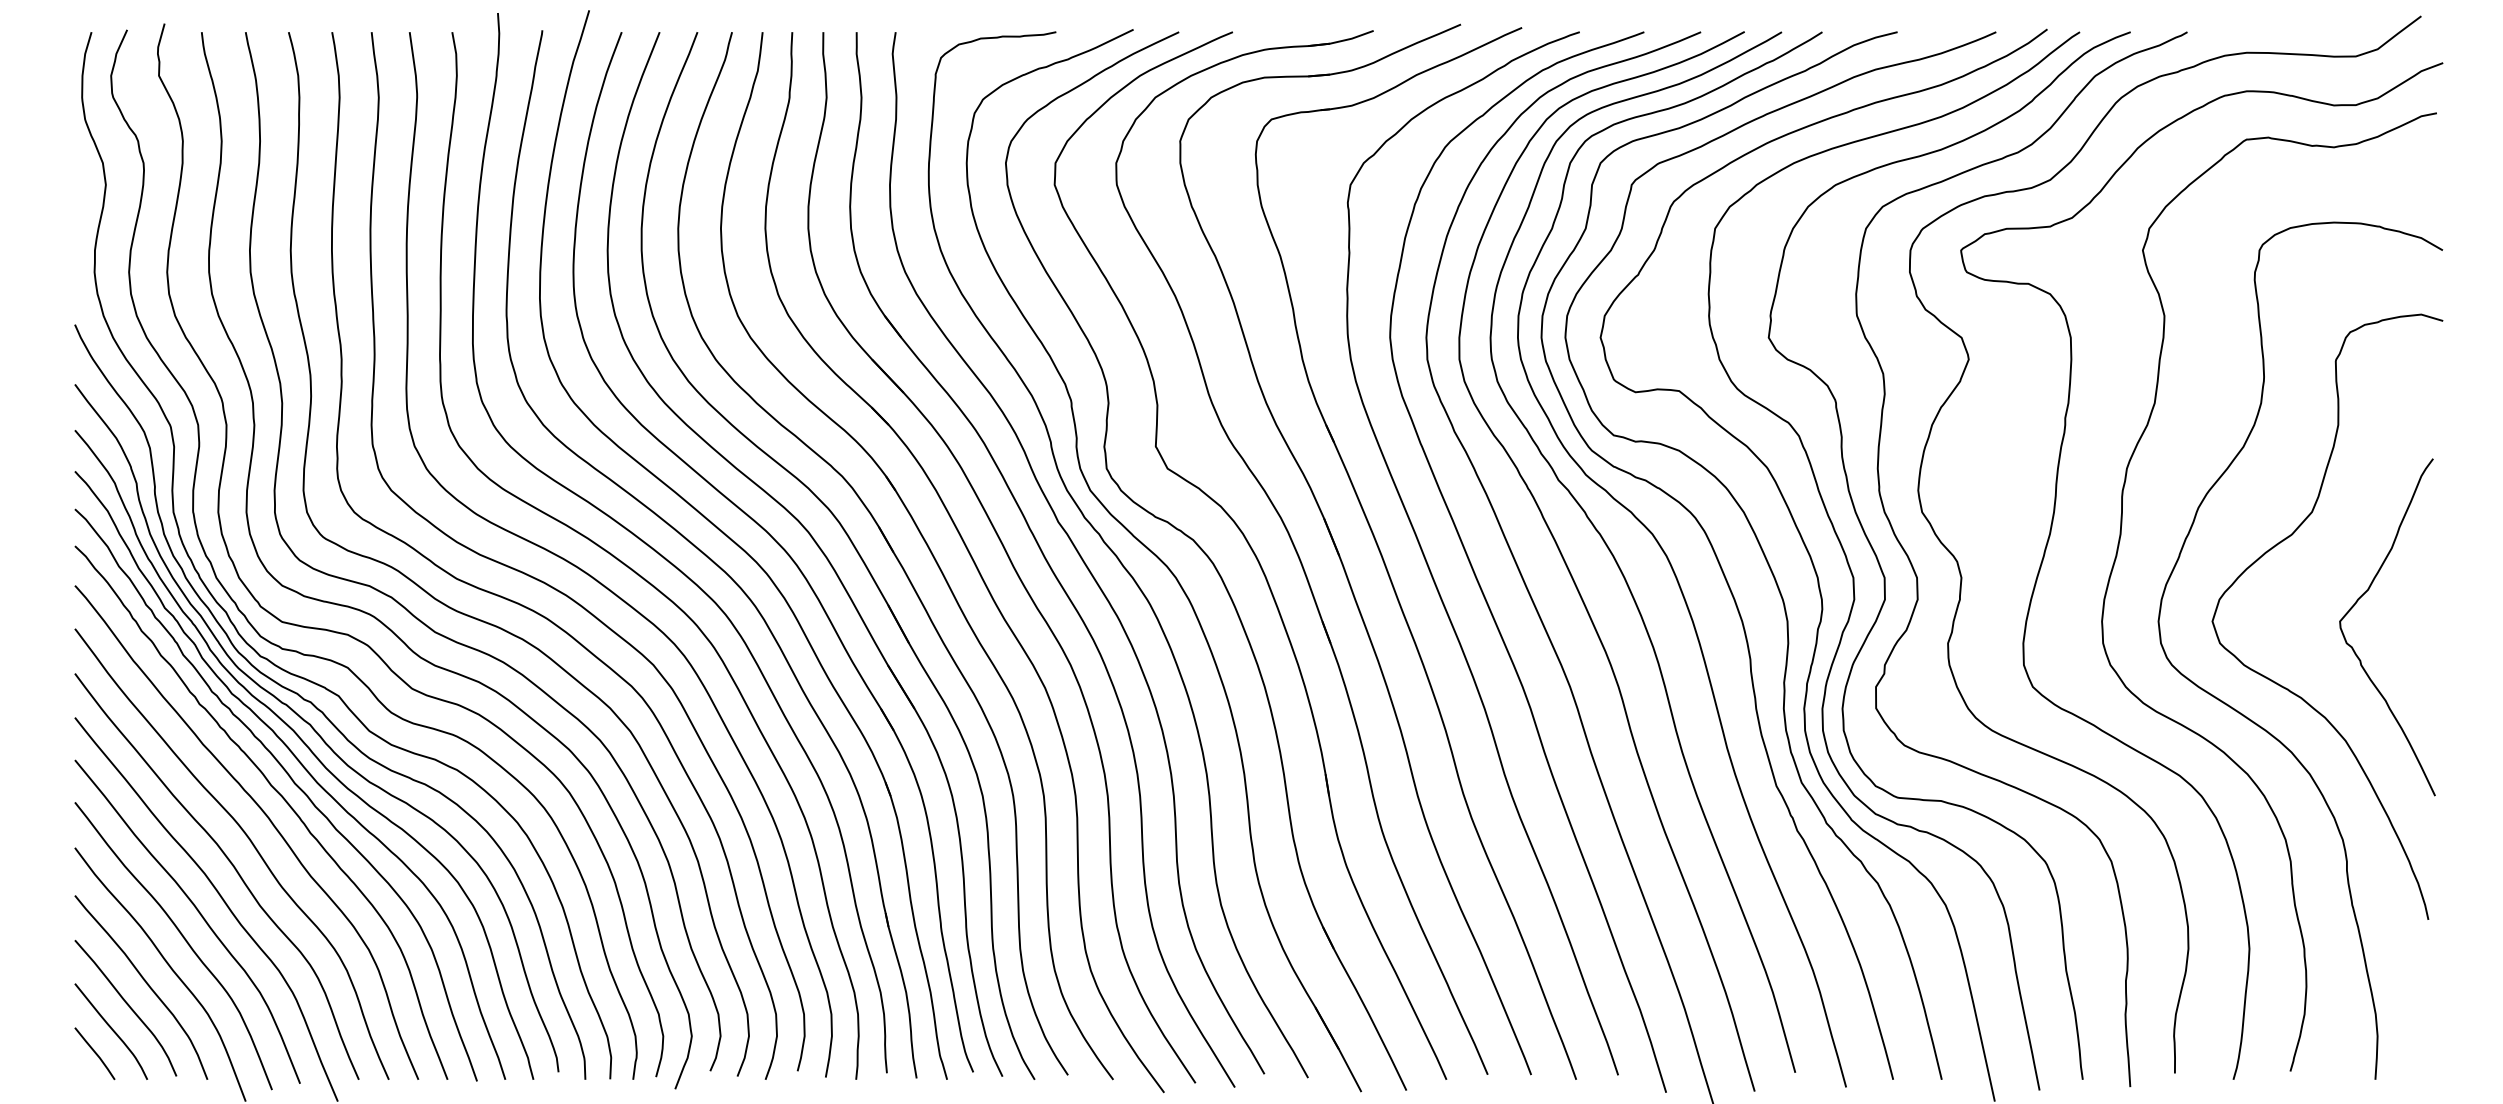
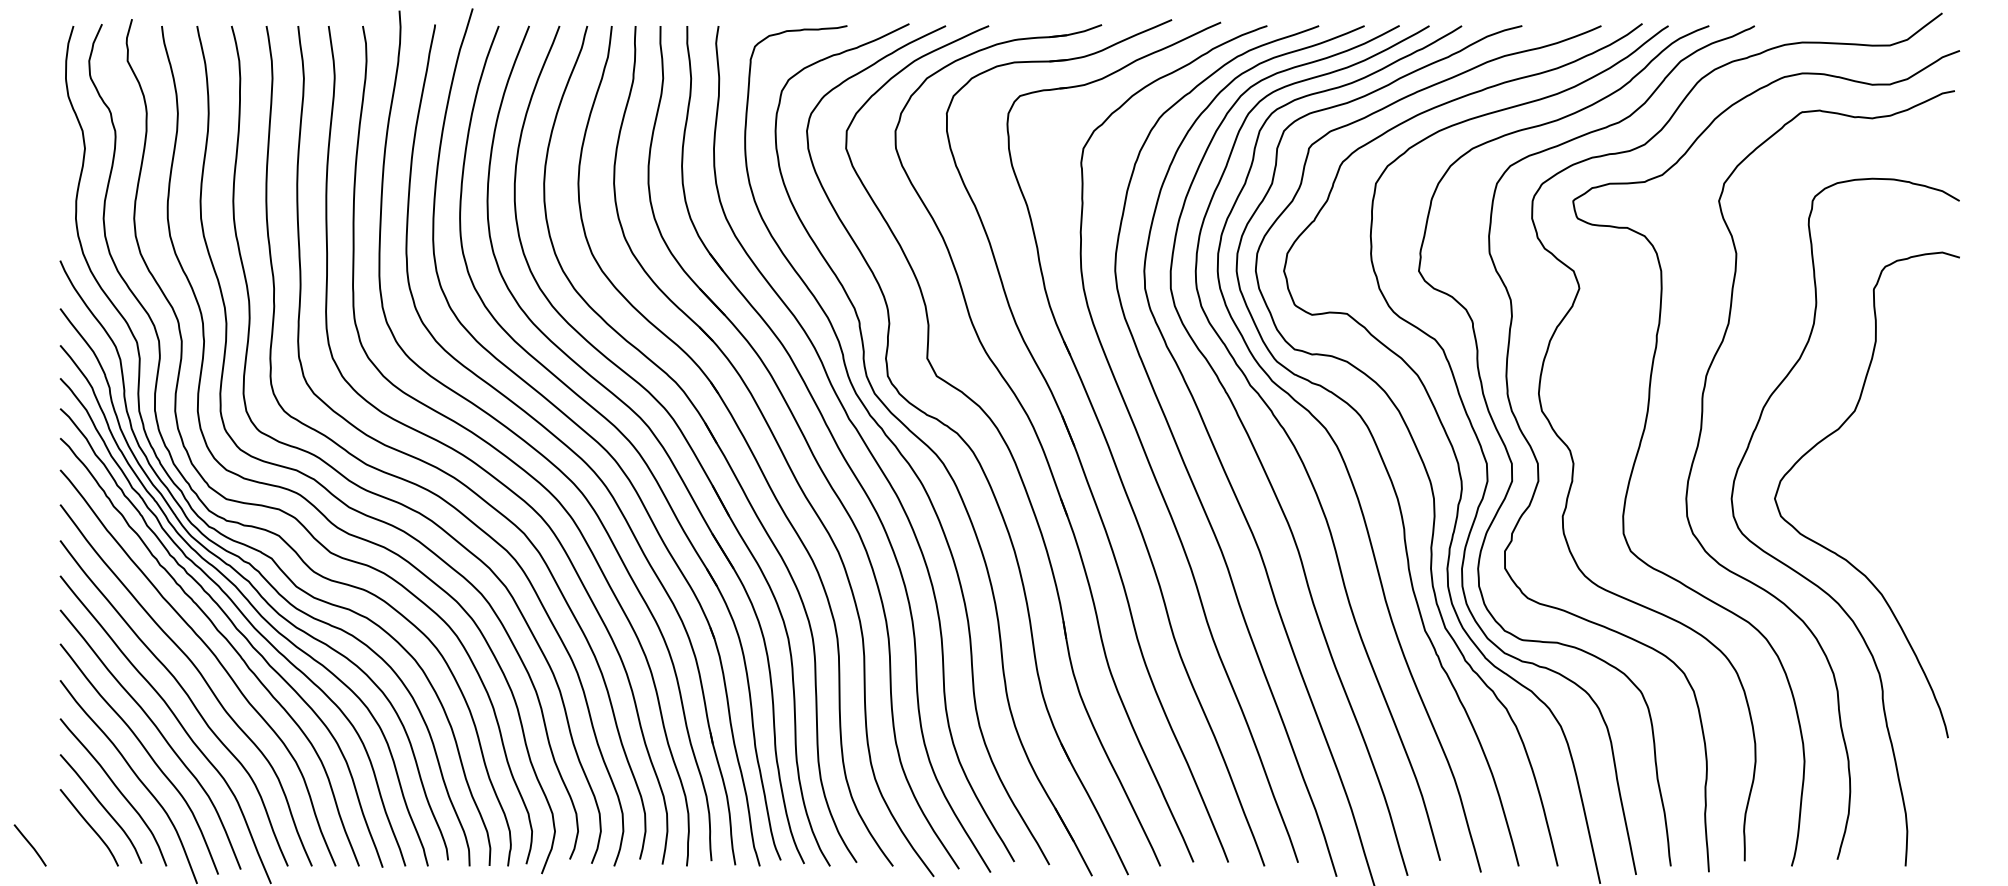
curve: (2357, 602) -> (1891, 483), removed
line: (94, 1052) -> (29, 844), moved

